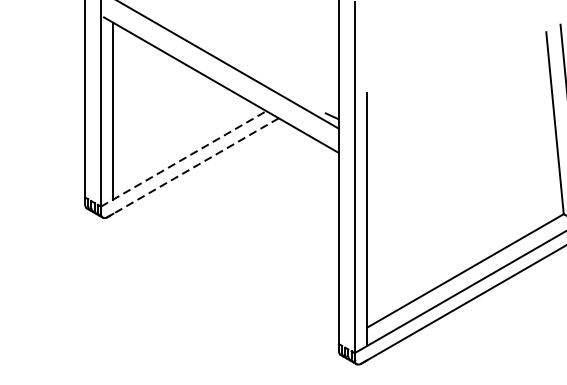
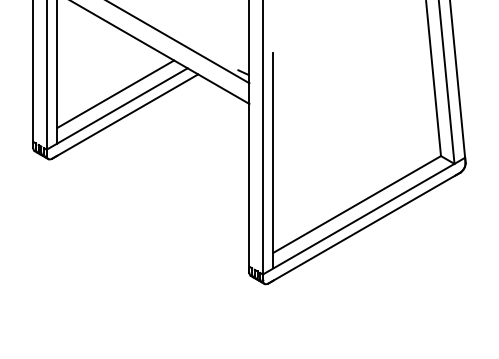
line: (181, 141) -> (115, 94), added
line: (184, 158) -> (117, 108), dashed -> solid
line: (192, 167) -> (124, 116), dashed -> solid

